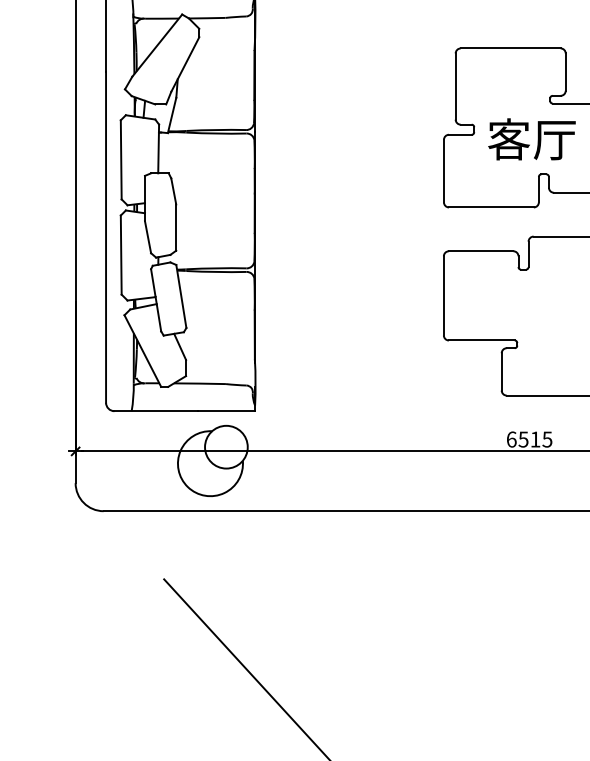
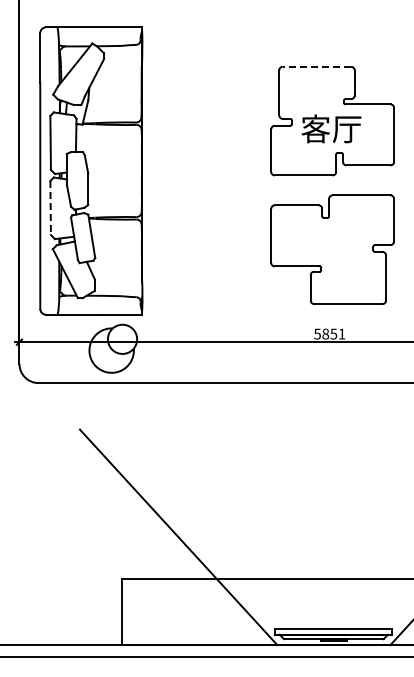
line: (510, 48) -> (316, 66), solid -> dashed
line: (120, 255) -> (50, 208), solid -> dashed
text: (529, 438) -> (329, 333), 6515 -> 5851

